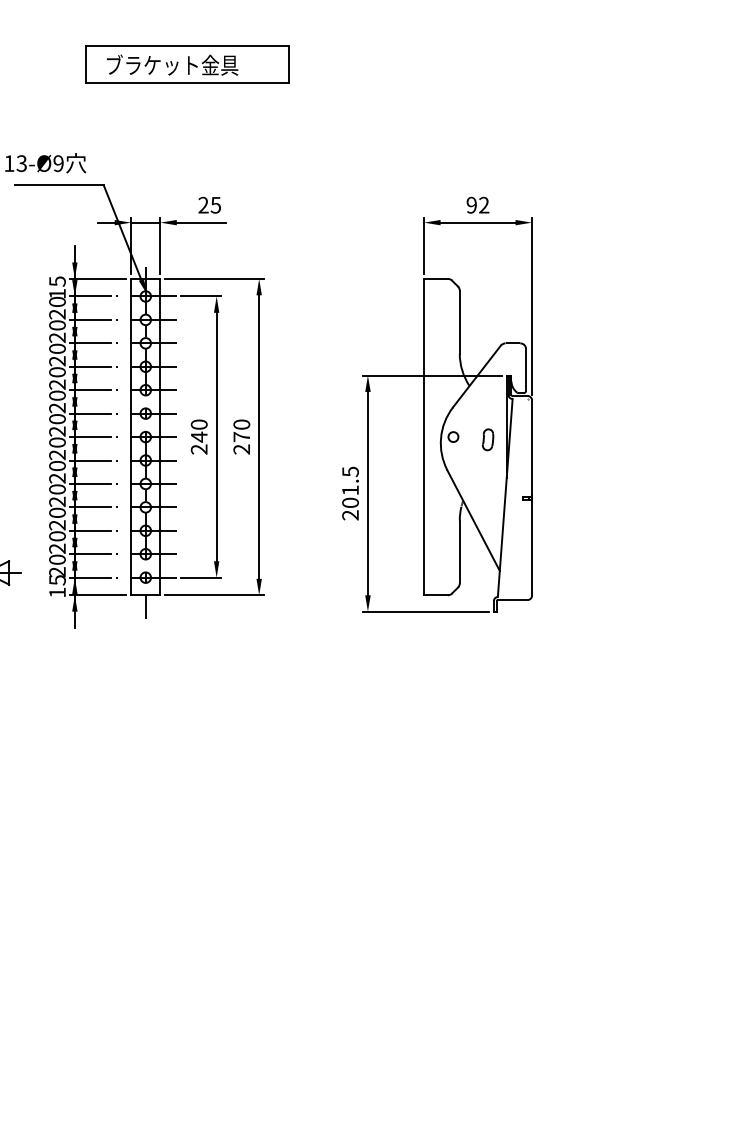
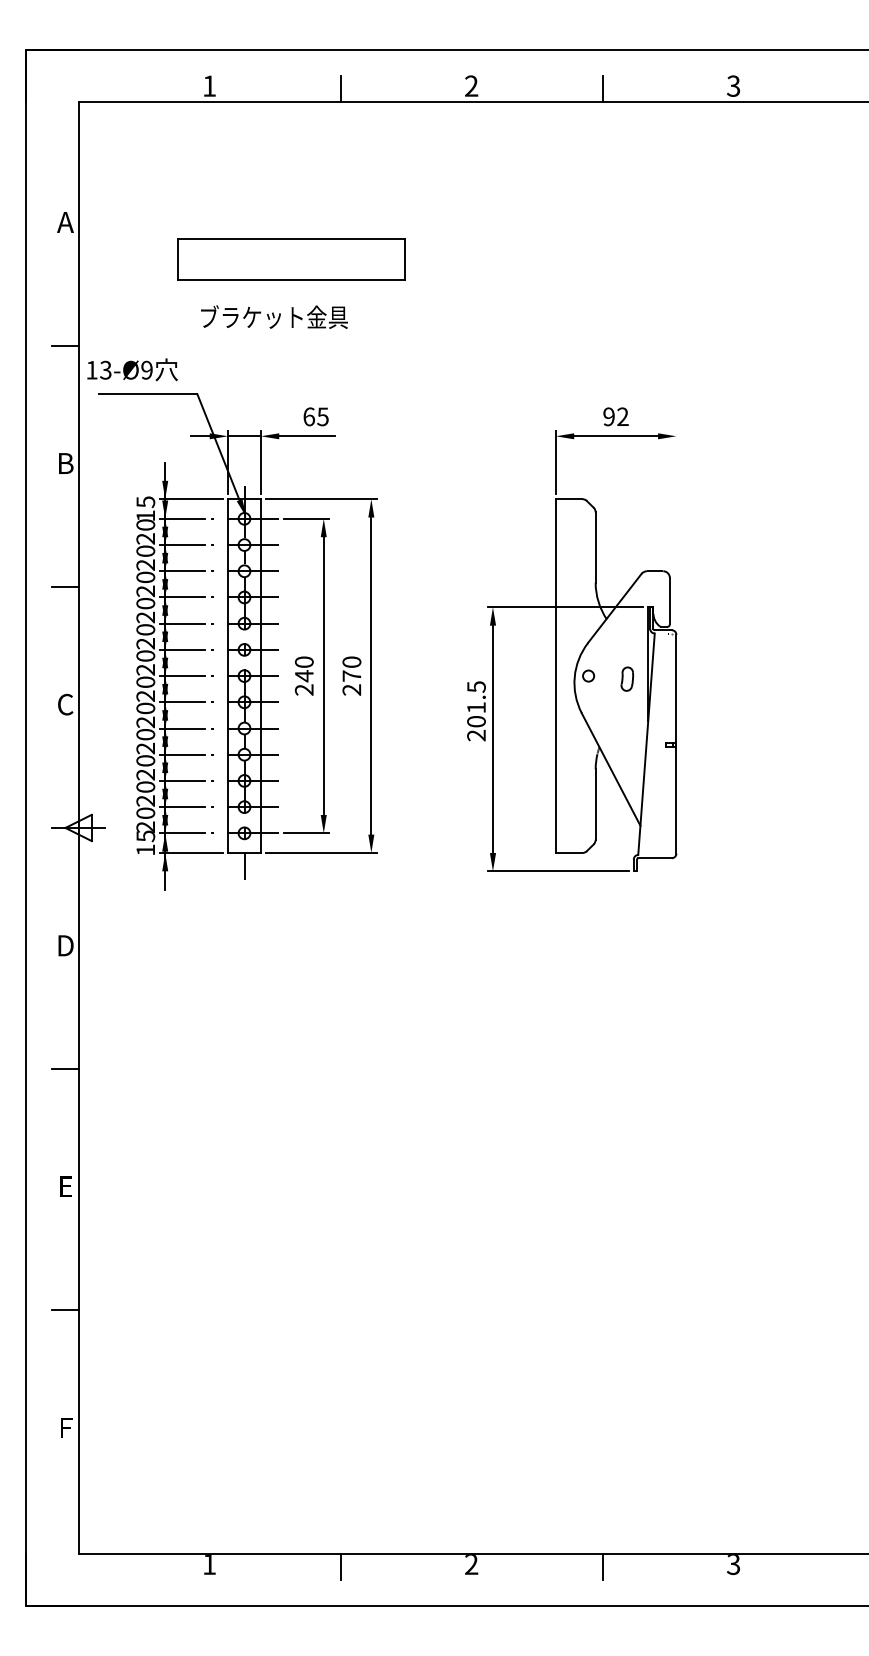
text: (172, 64) -> (274, 316), moved
text: (202, 204) -> (308, 416), 25 -> 65
line: (532, 306) -> (676, 530), removed
text: (350, 493) -> (476, 711), moved

